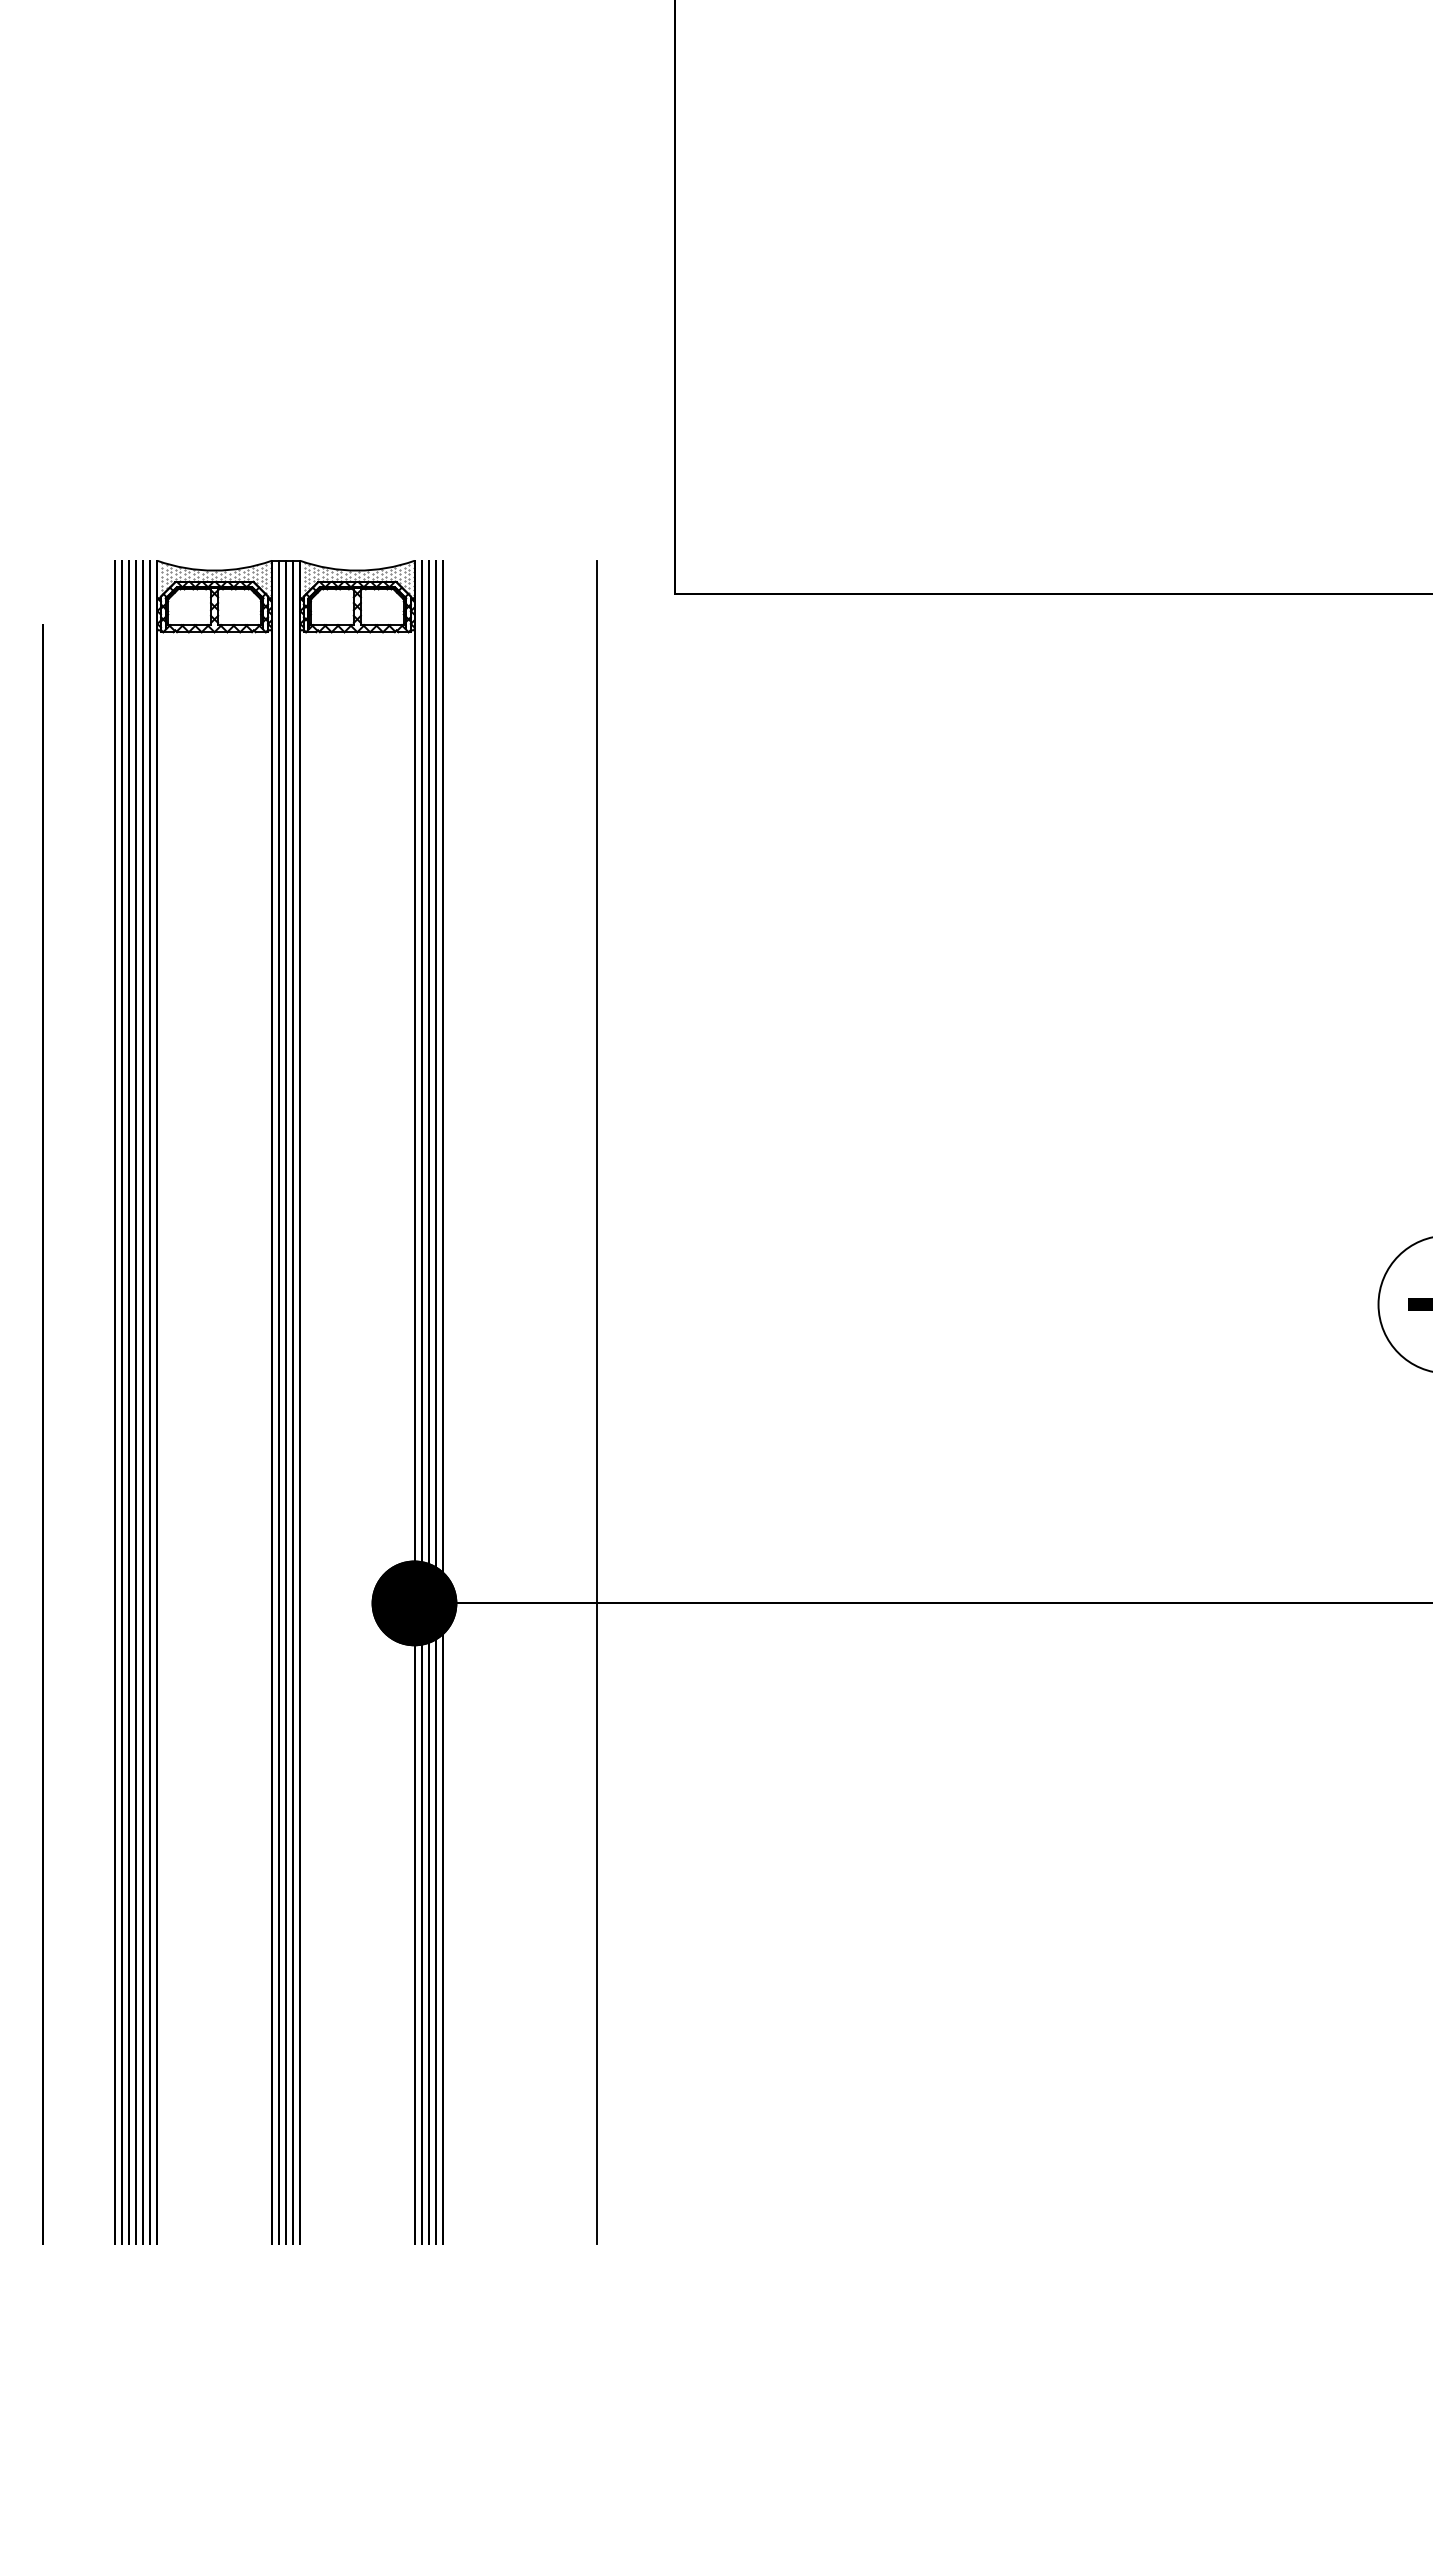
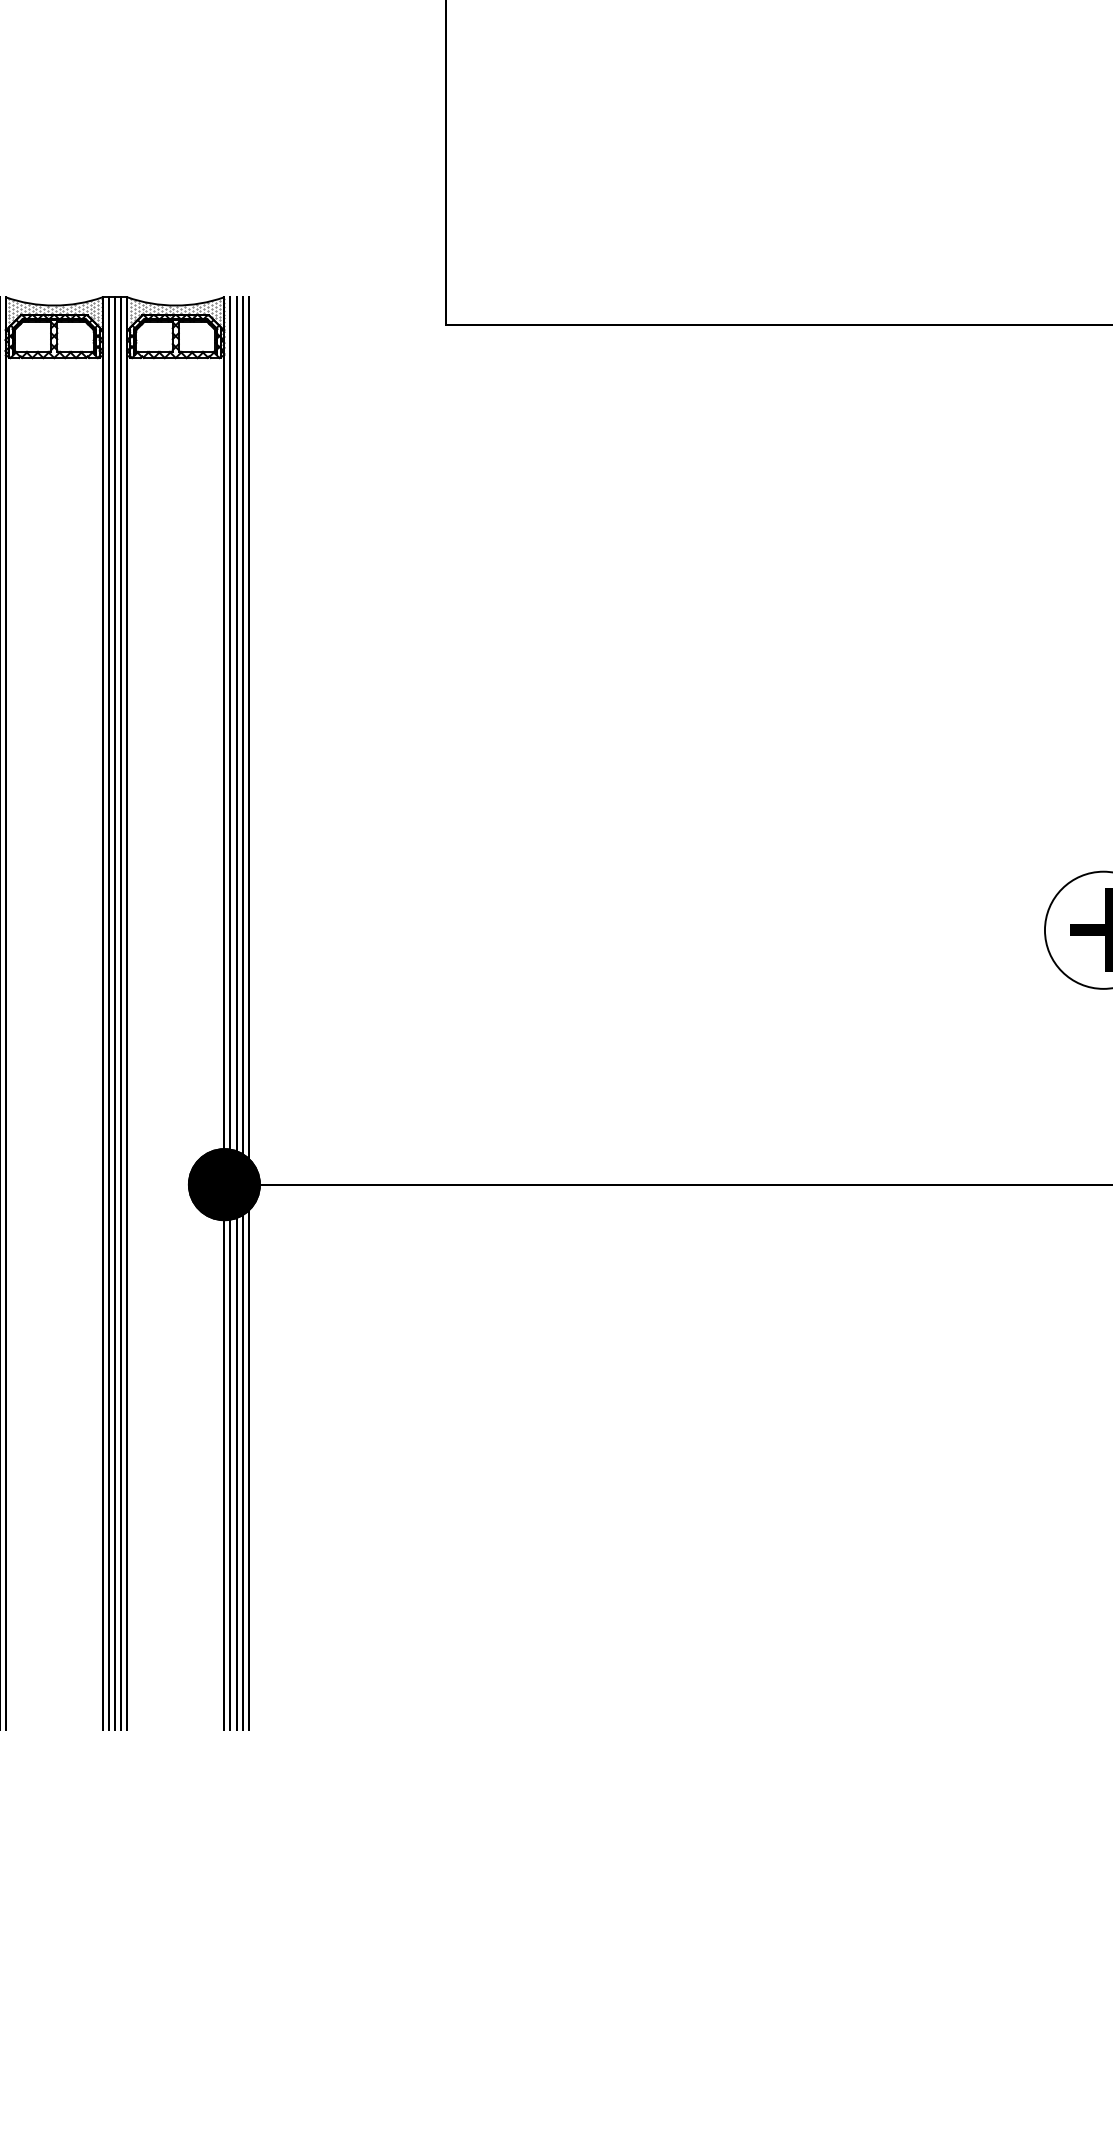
line: (596, 1401) -> (379, 1012), removed

